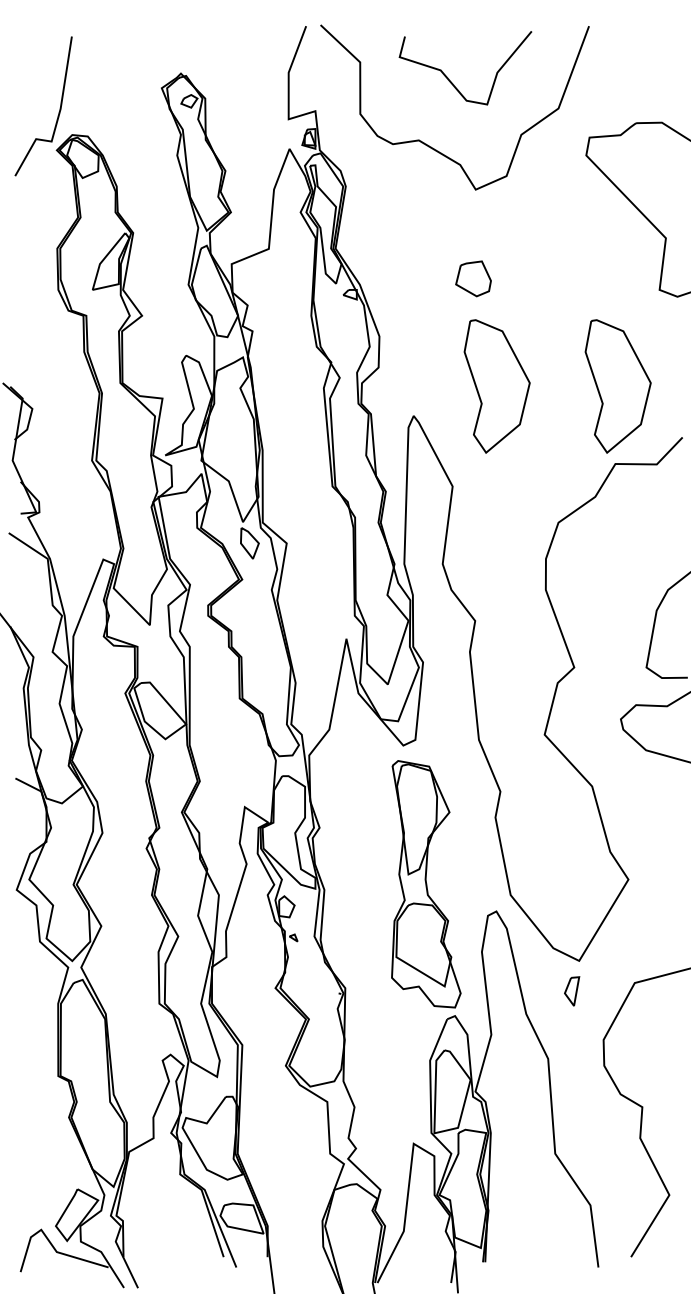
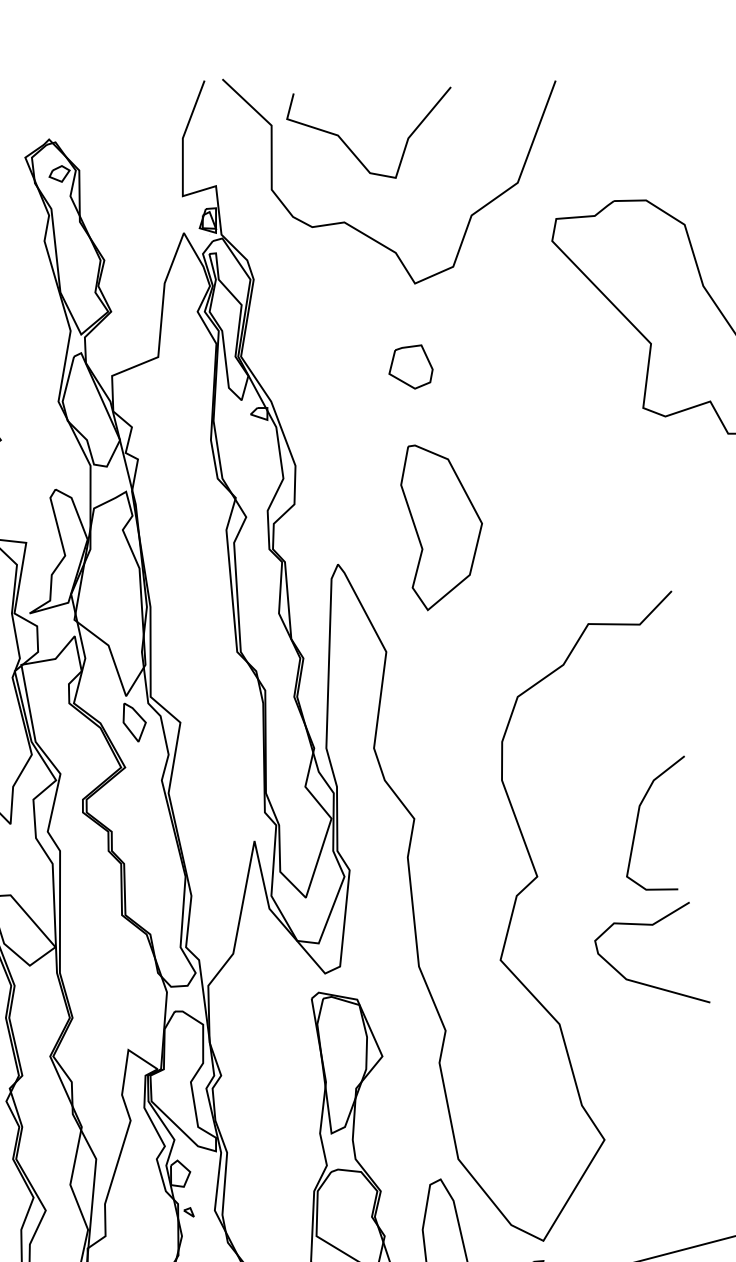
curve: (451, 81) -> (351, 149), moved
part: (473, 278) -> (410, 366), moved
part: (617, 386) -> (590, 527), removed

